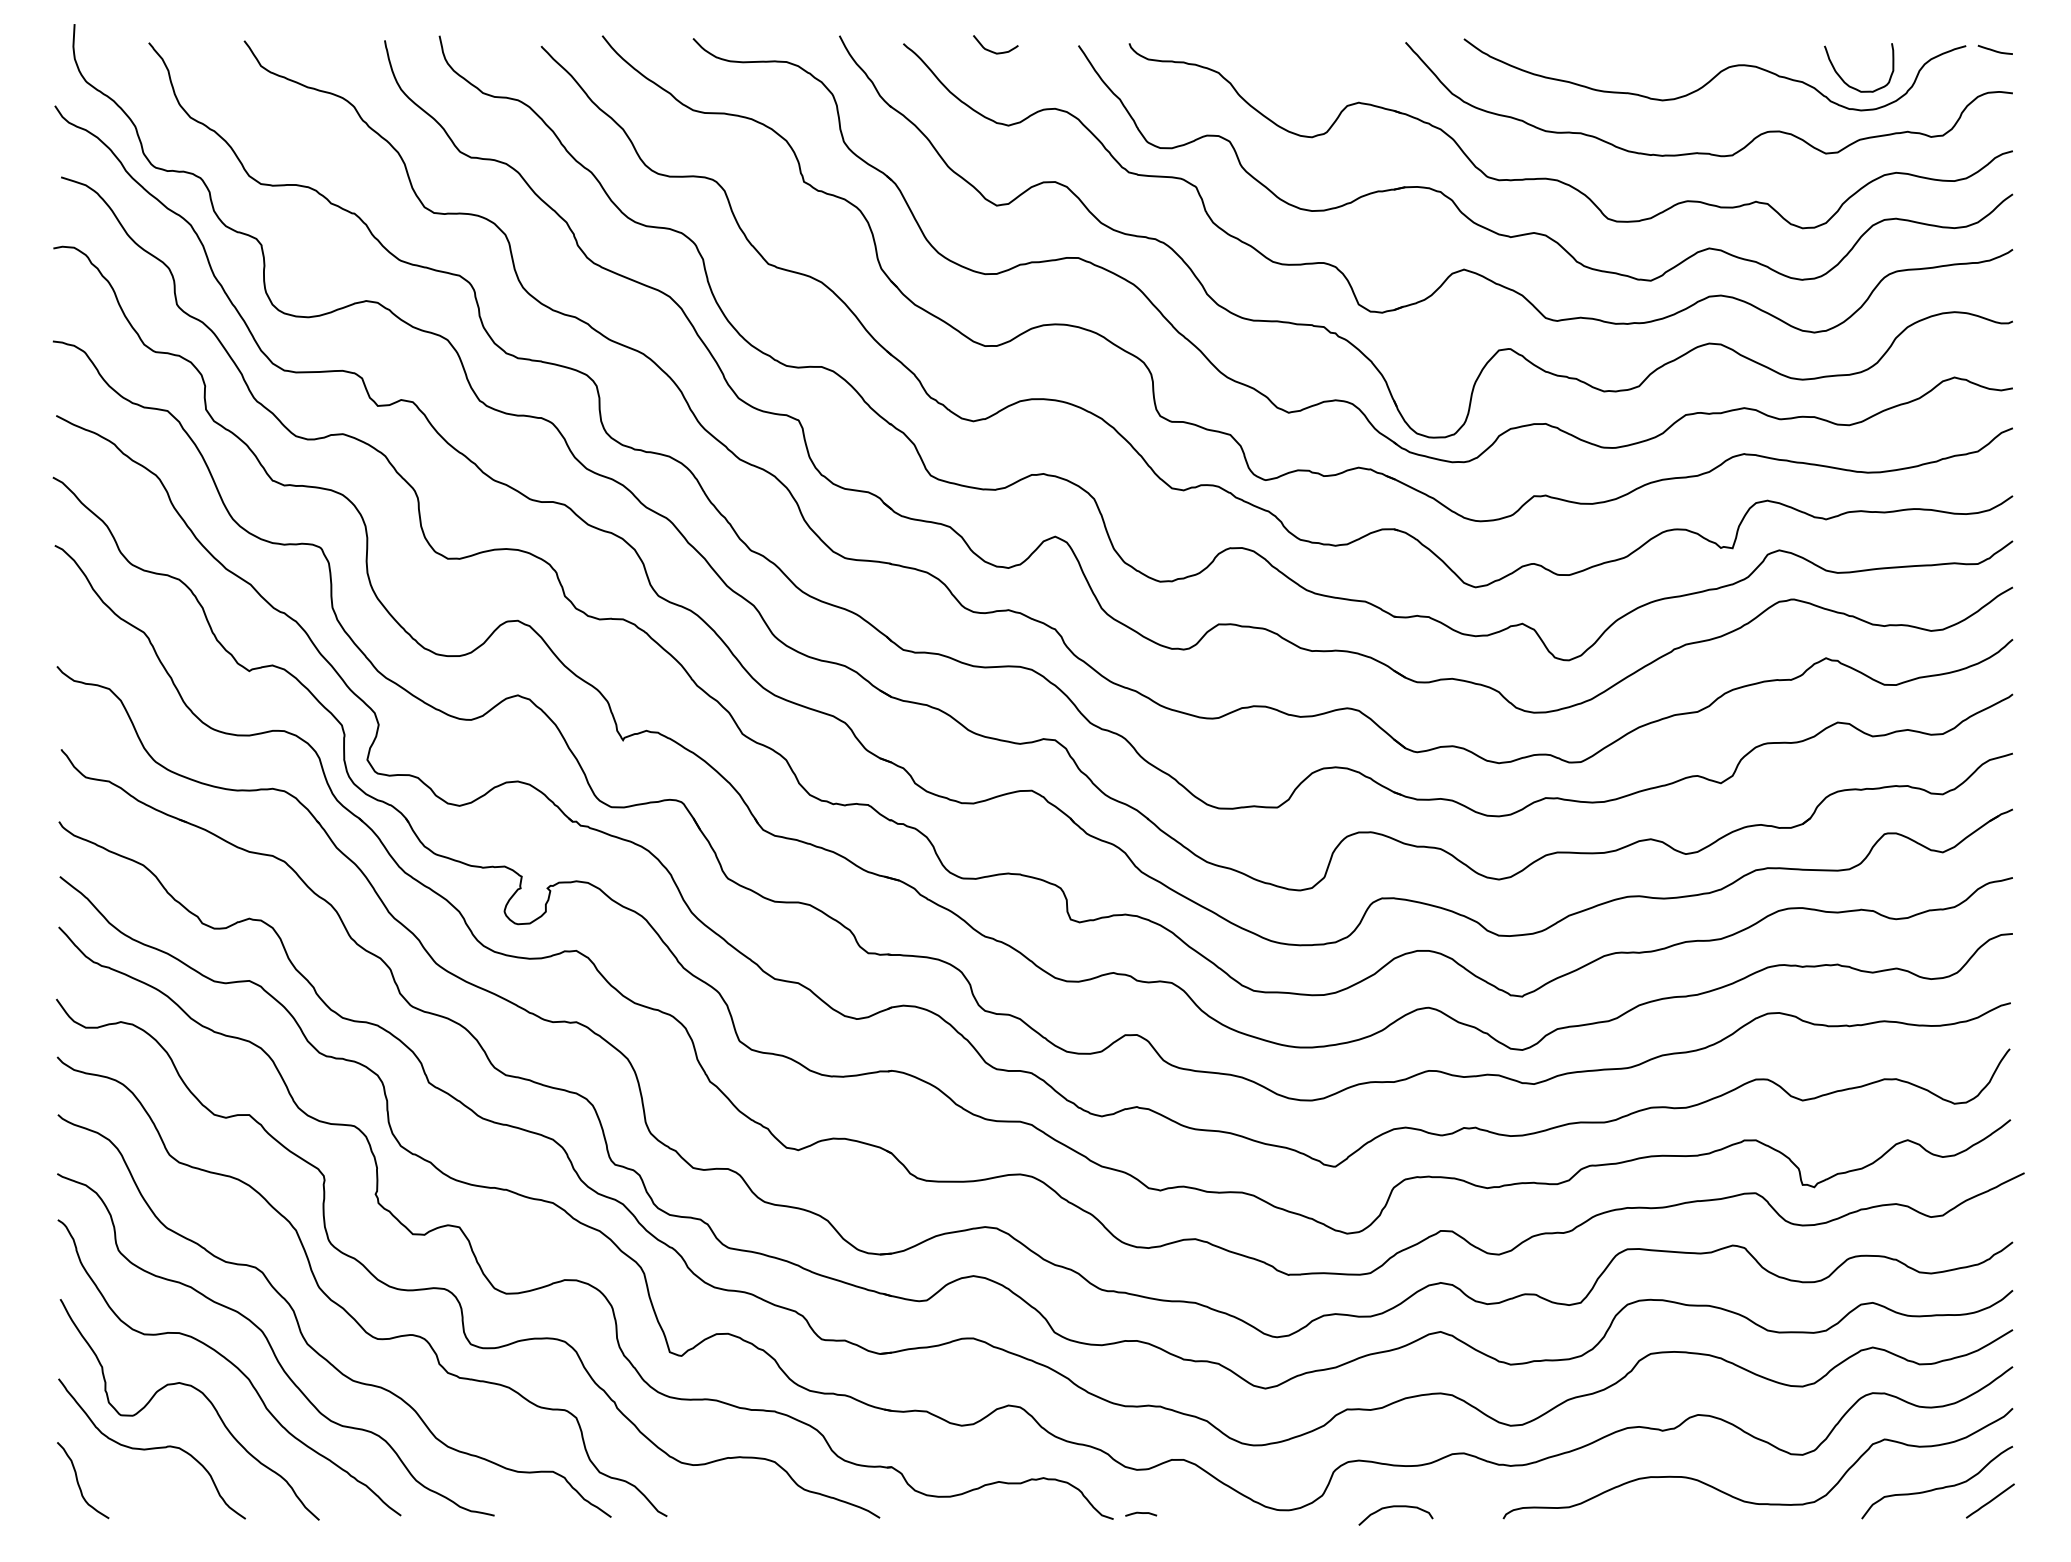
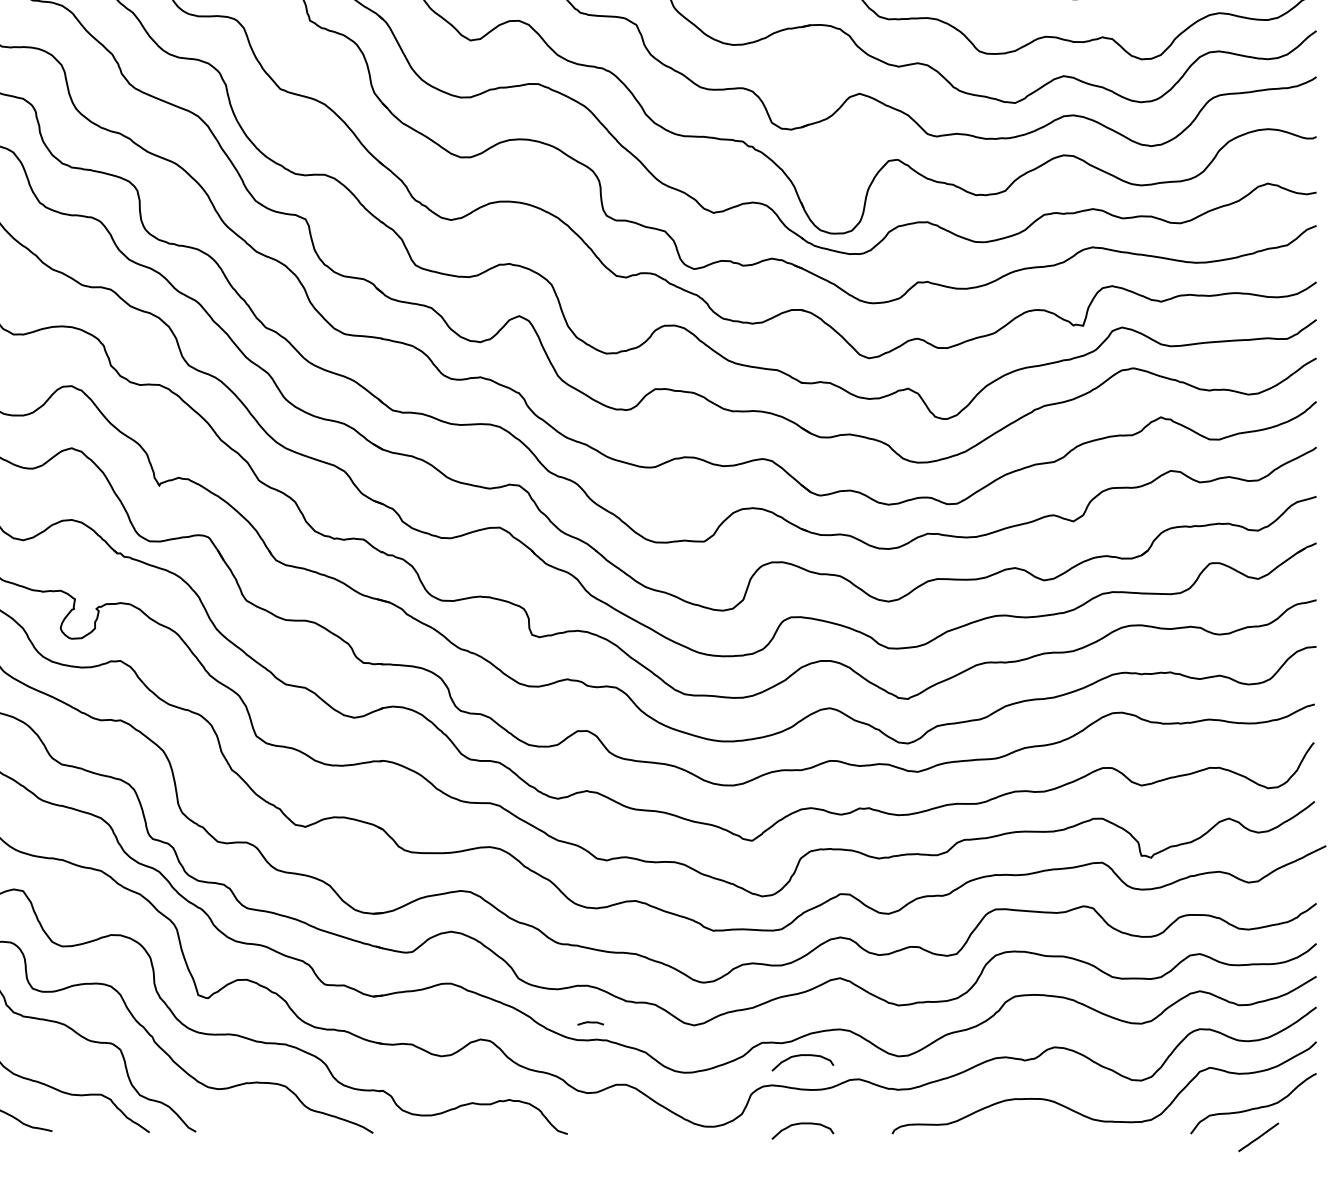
curve: (1395, 1425) -> (802, 1056), added
line: (1990, 1500) -> (1258, 1136), moved
curve: (1141, 1513) -> (591, 1022), moved

